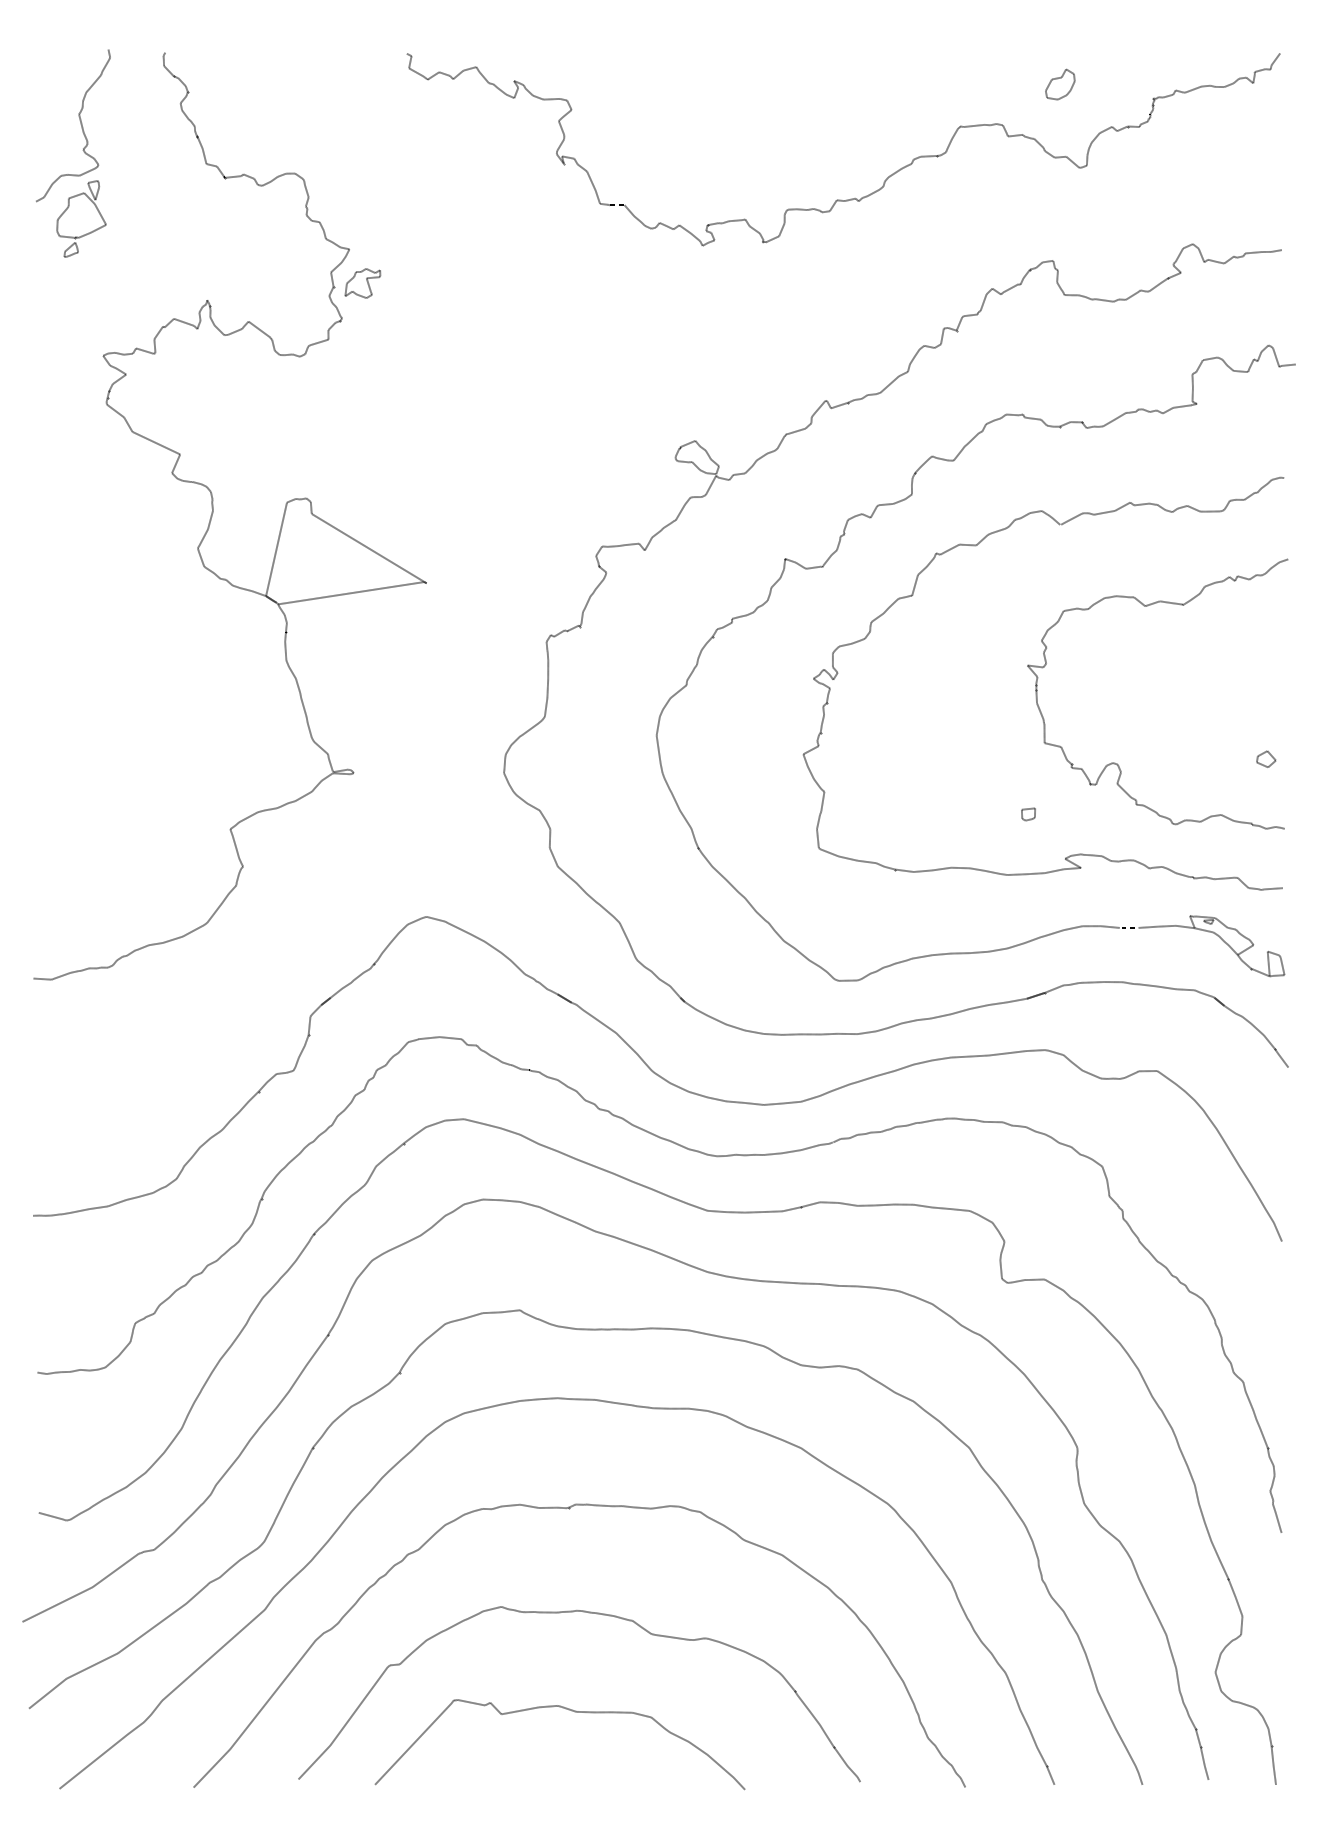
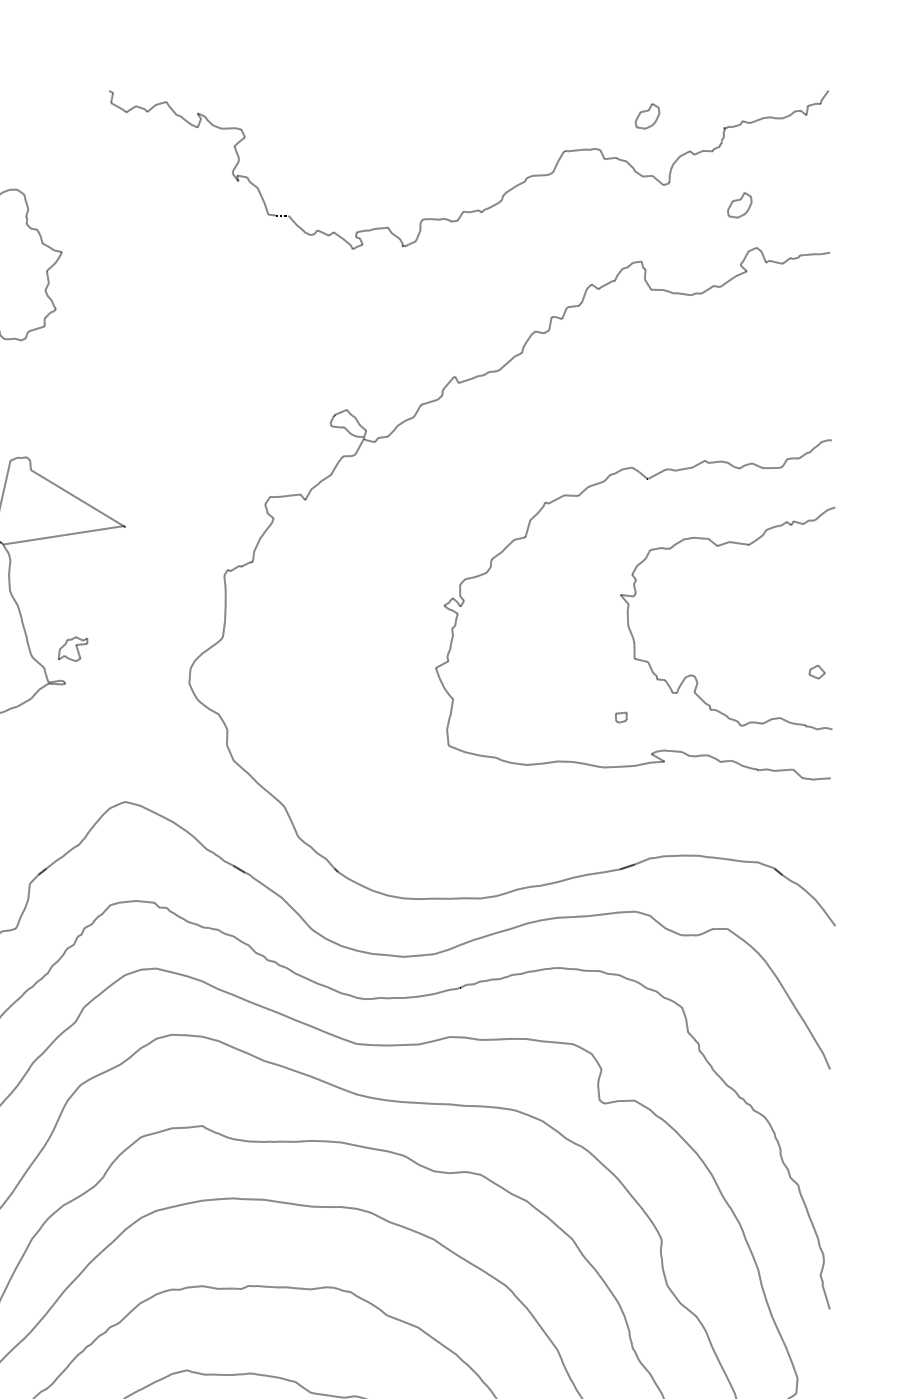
part: (1172, 192) -> (739, 205), added
part: (362, 283) -> (72, 649), moved
part: (902, 501) -> (517, 459), removed

